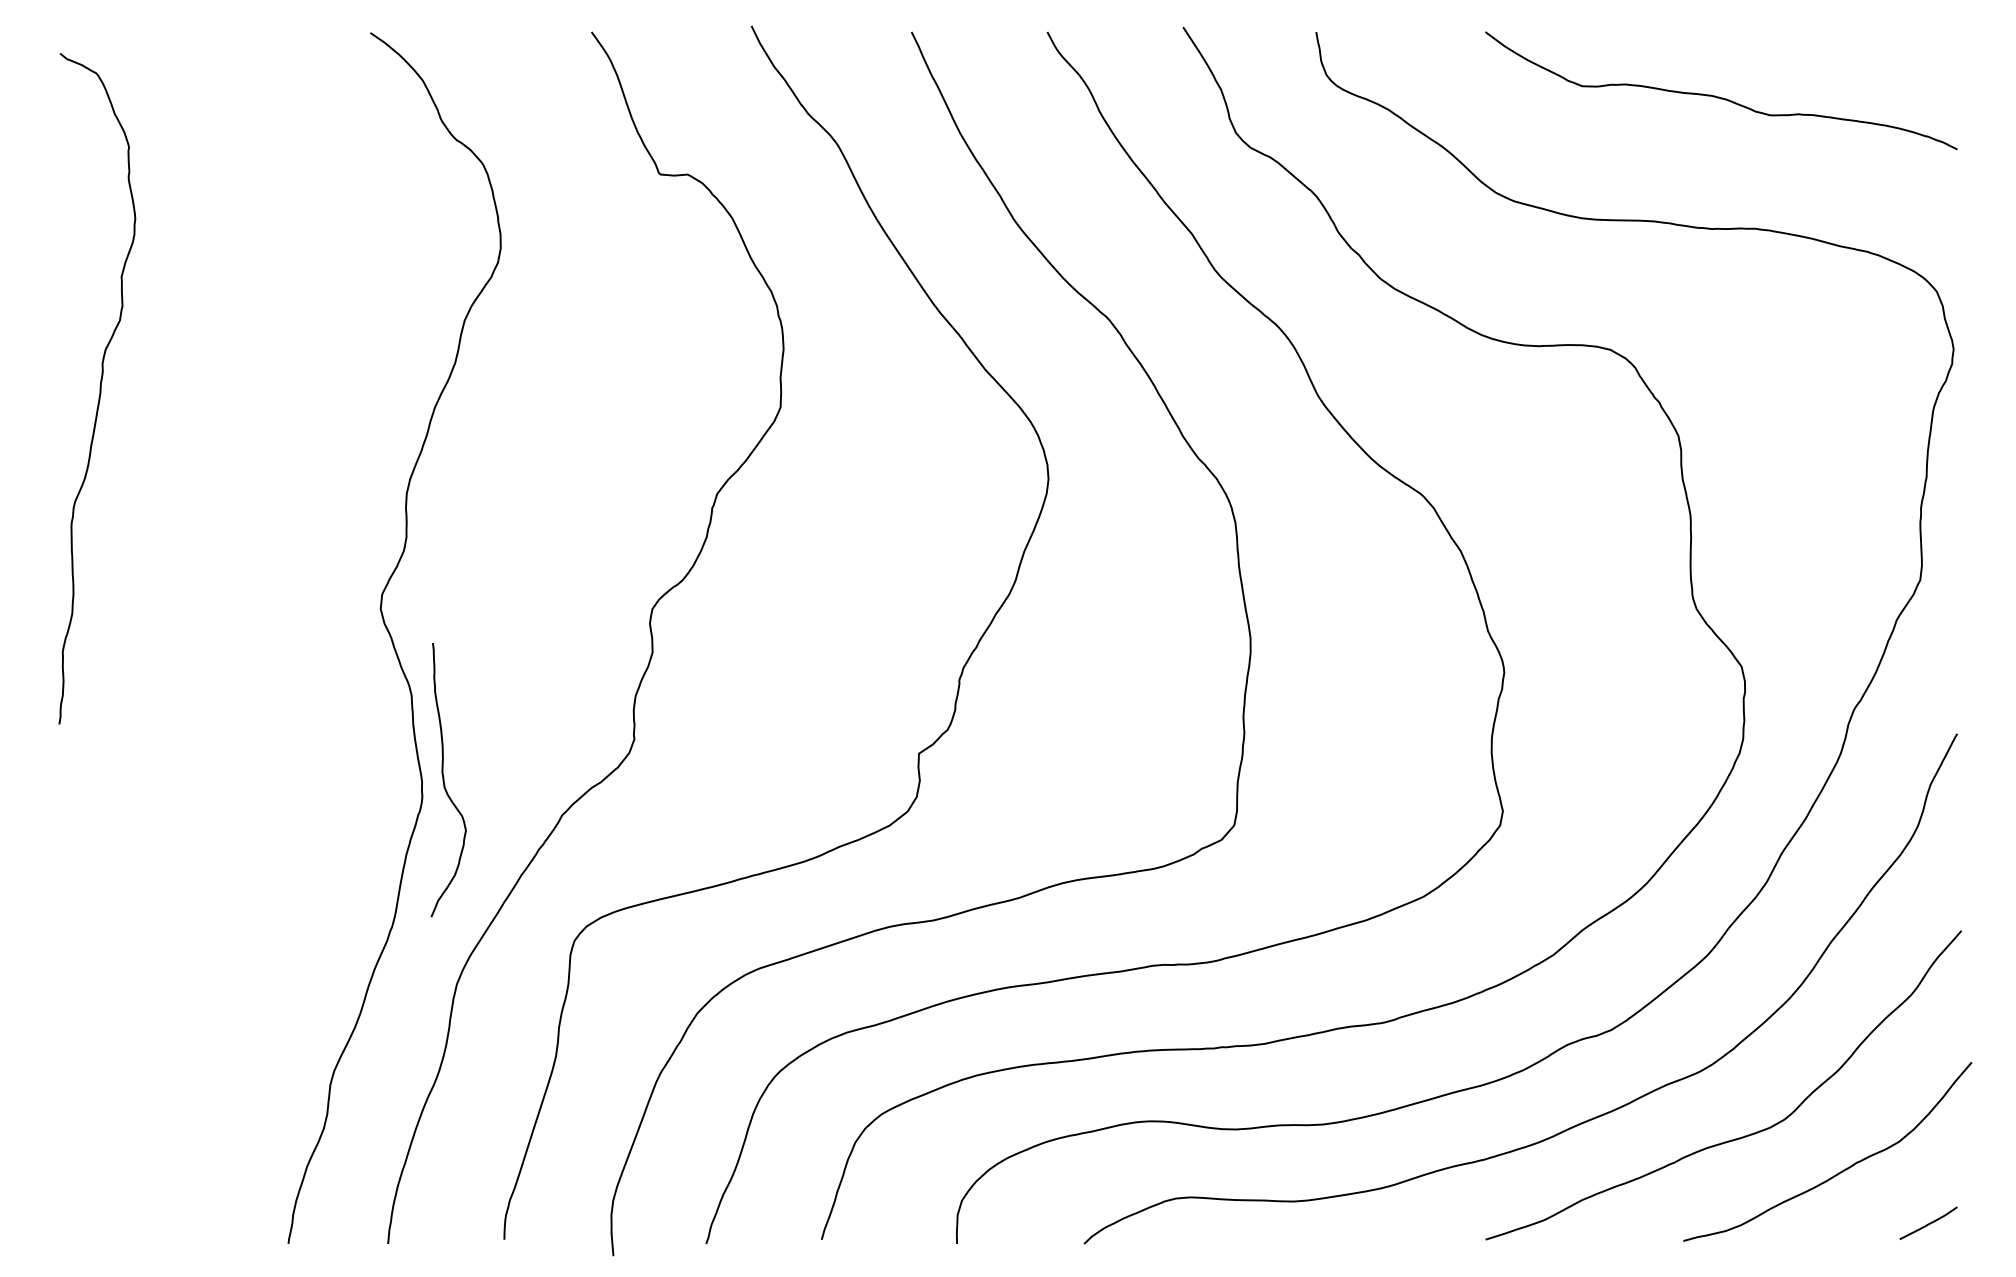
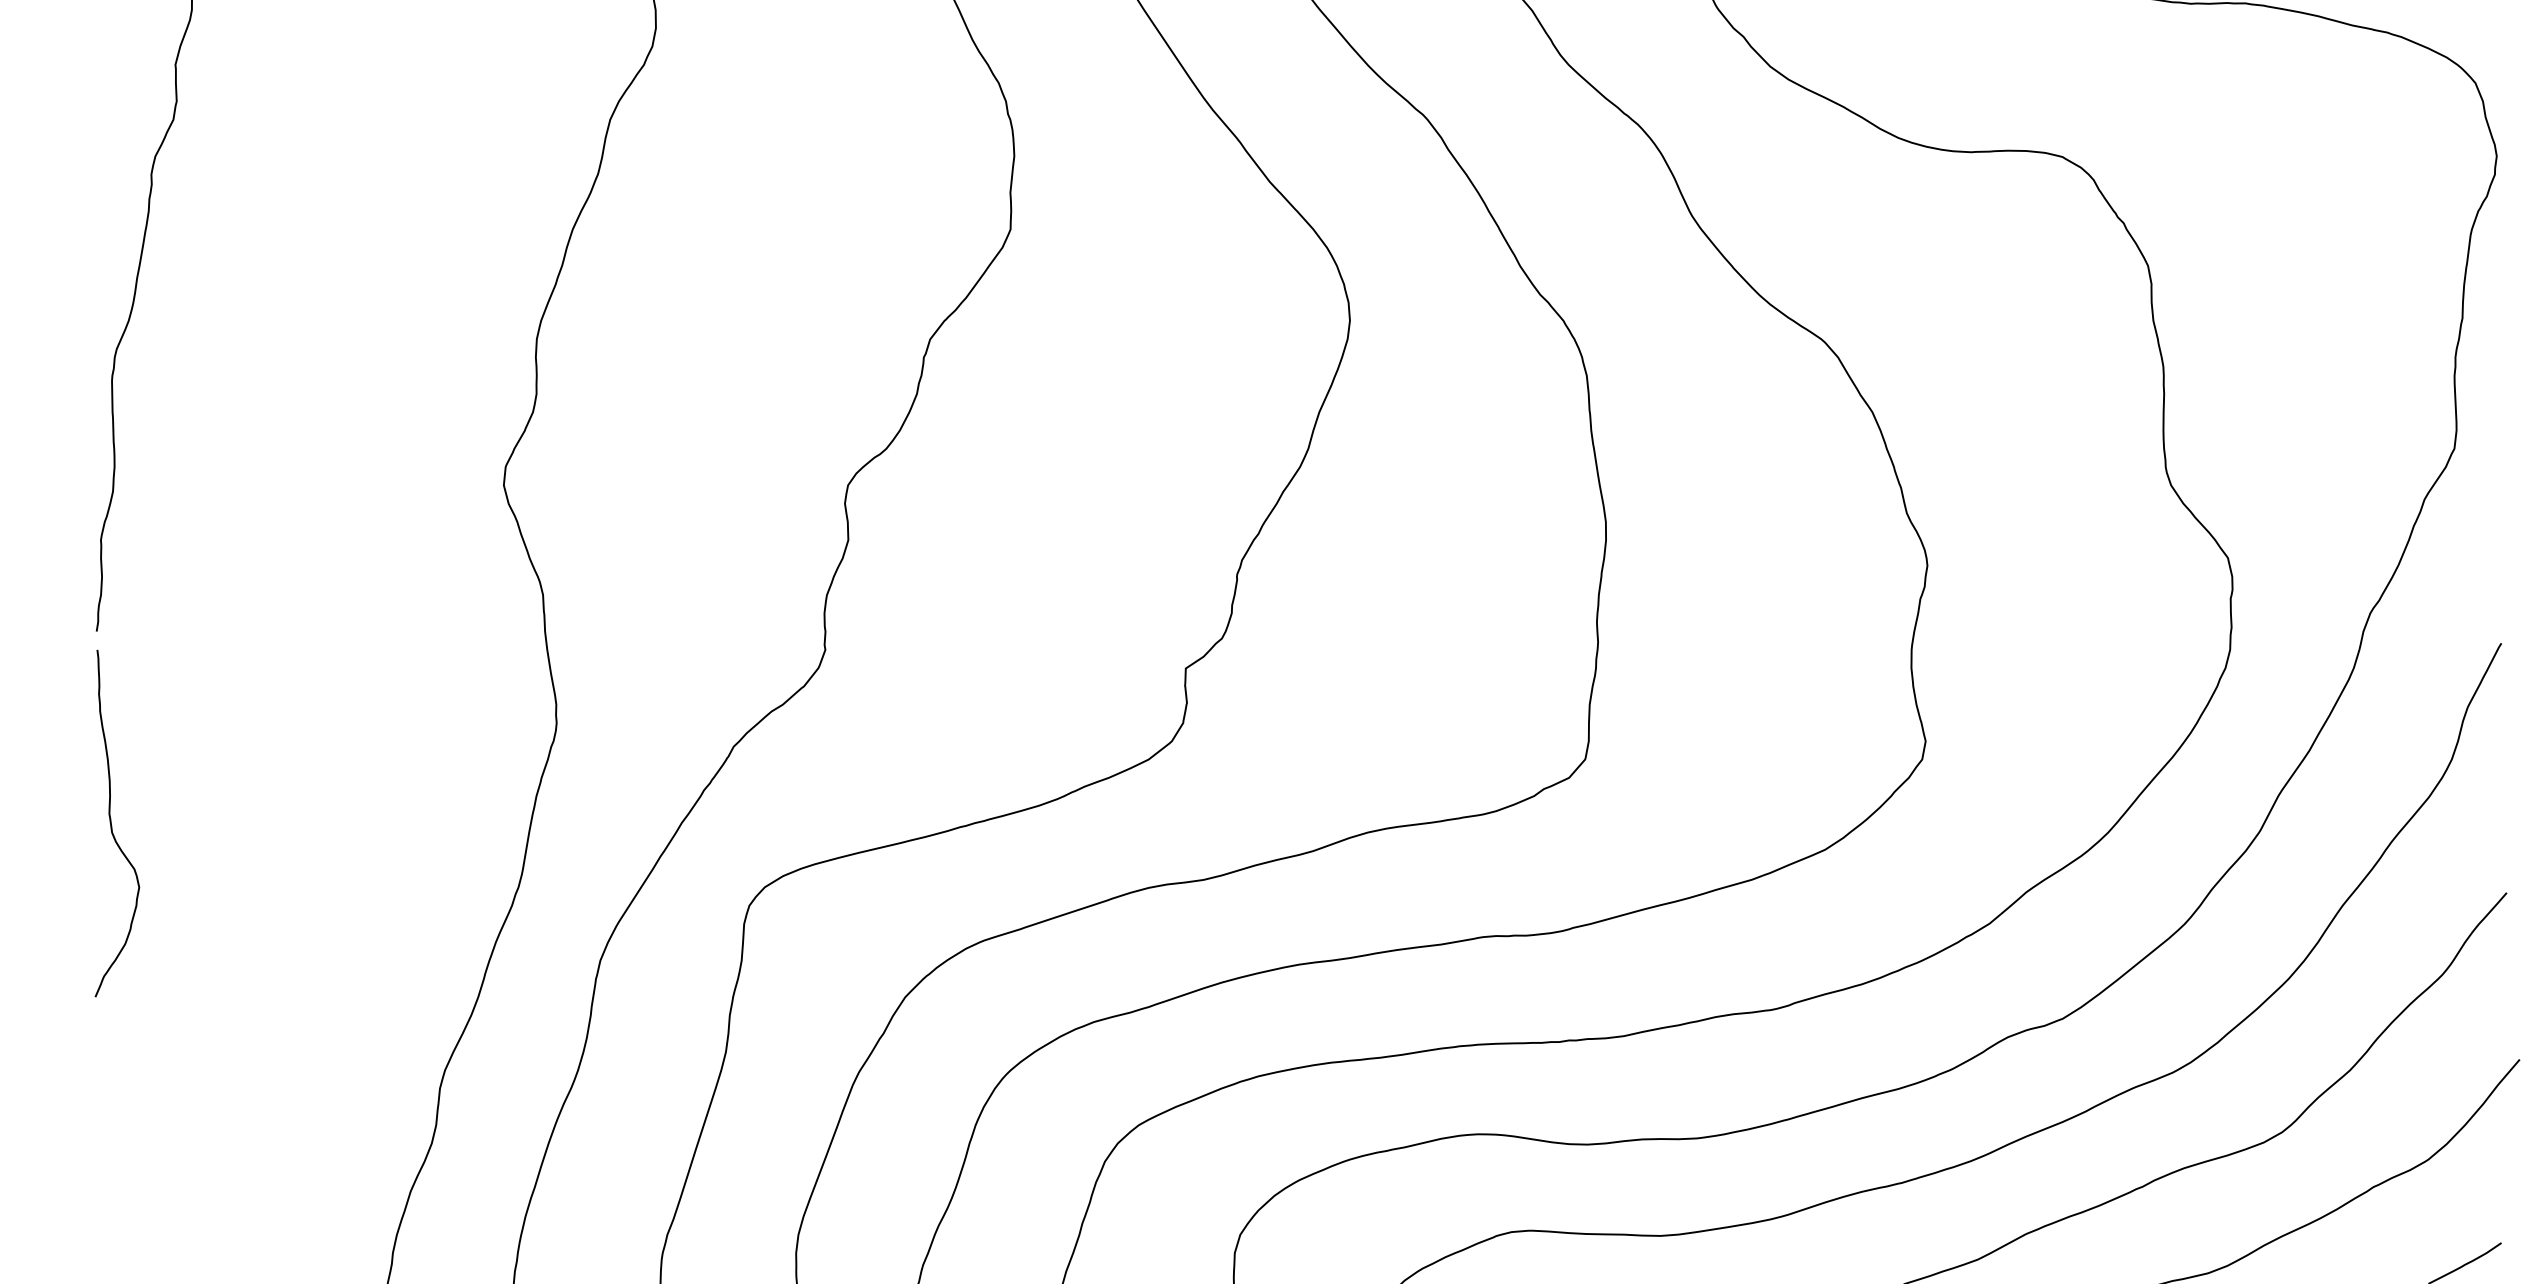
curve: (444, 780) -> (112, 824), moved

